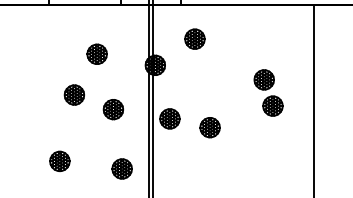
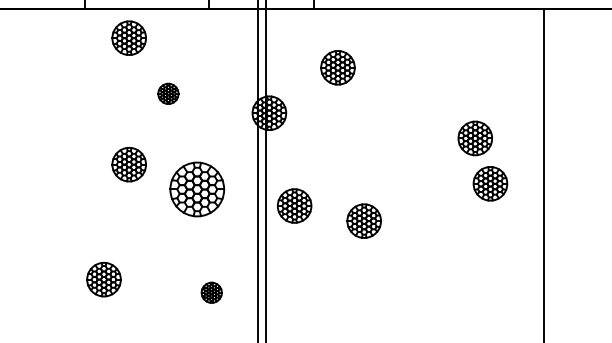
part: (73, 21) -> (127, 37), added
part: (96, 53) -> (167, 92), size x0.6
part: (268, 92) -> (482, 160), moved
part: (112, 109) -> (195, 189), size x1.6
part: (121, 168) -> (210, 291), size x0.6

